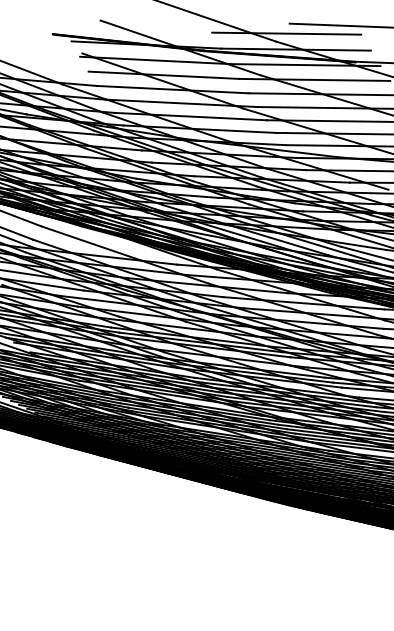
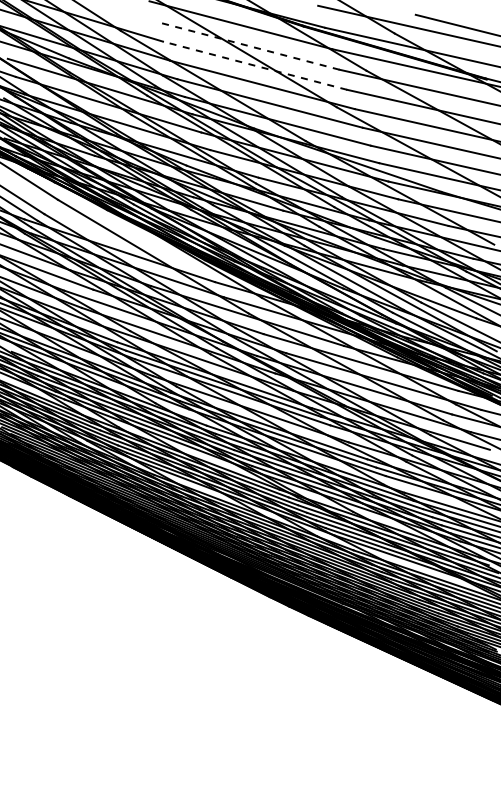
line: (163, 75) -> (247, 45), solid -> dashed
line: (172, 89) -> (254, 65), solid -> dashed

